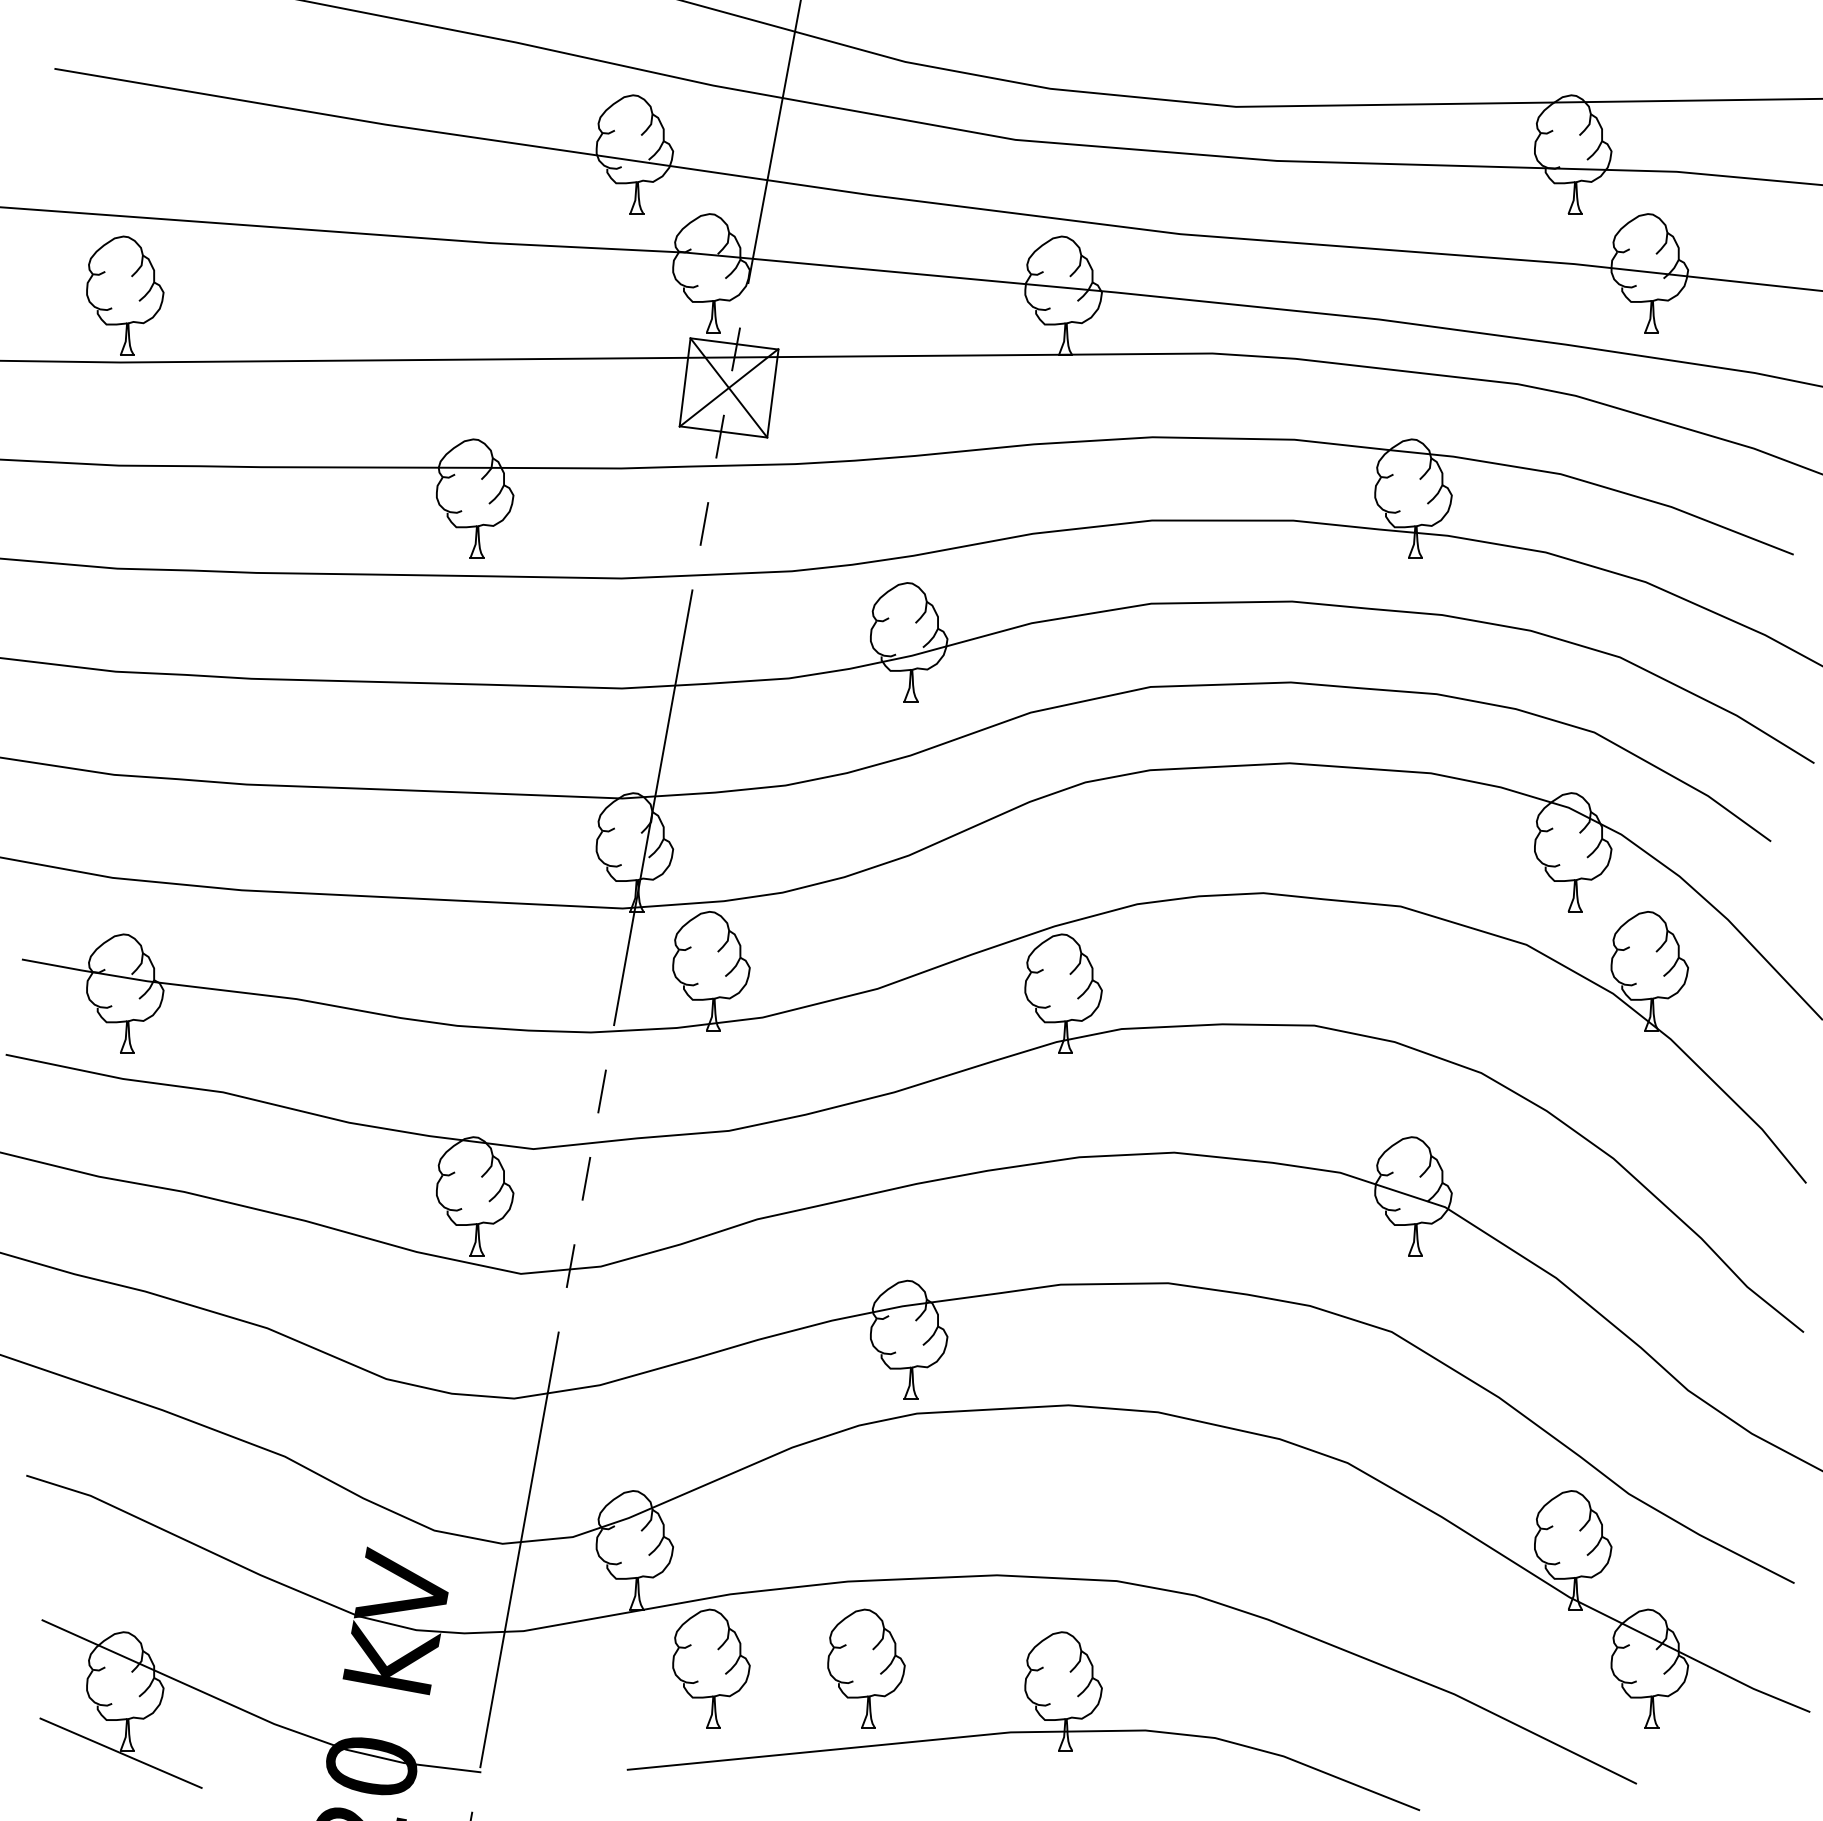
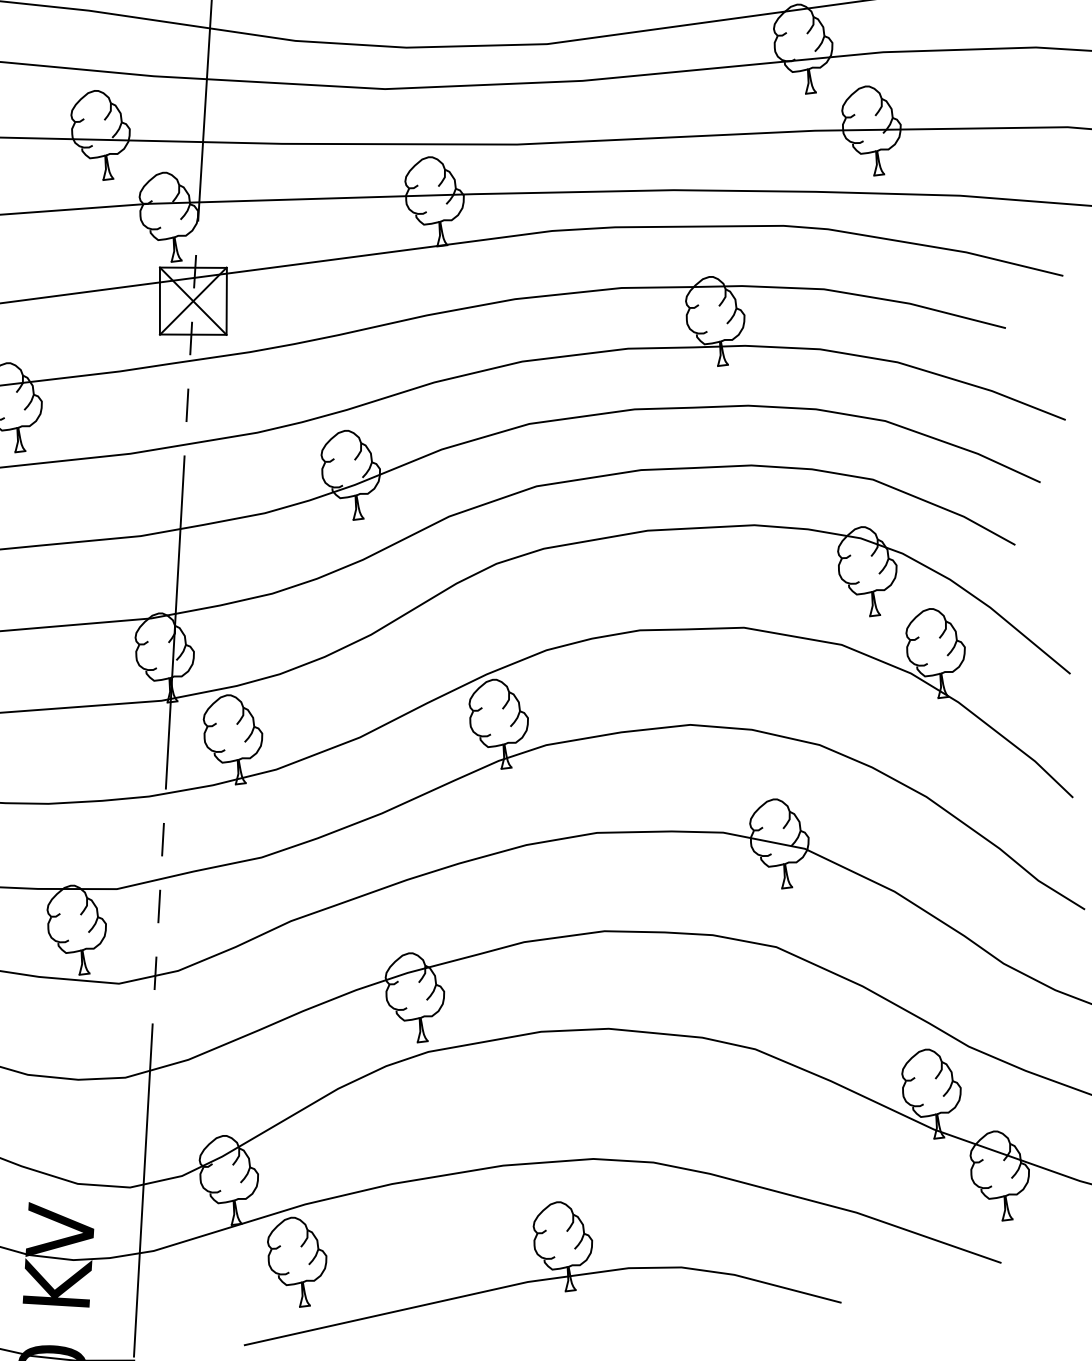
part: (866, 1668) -> (414, 1247), removed

